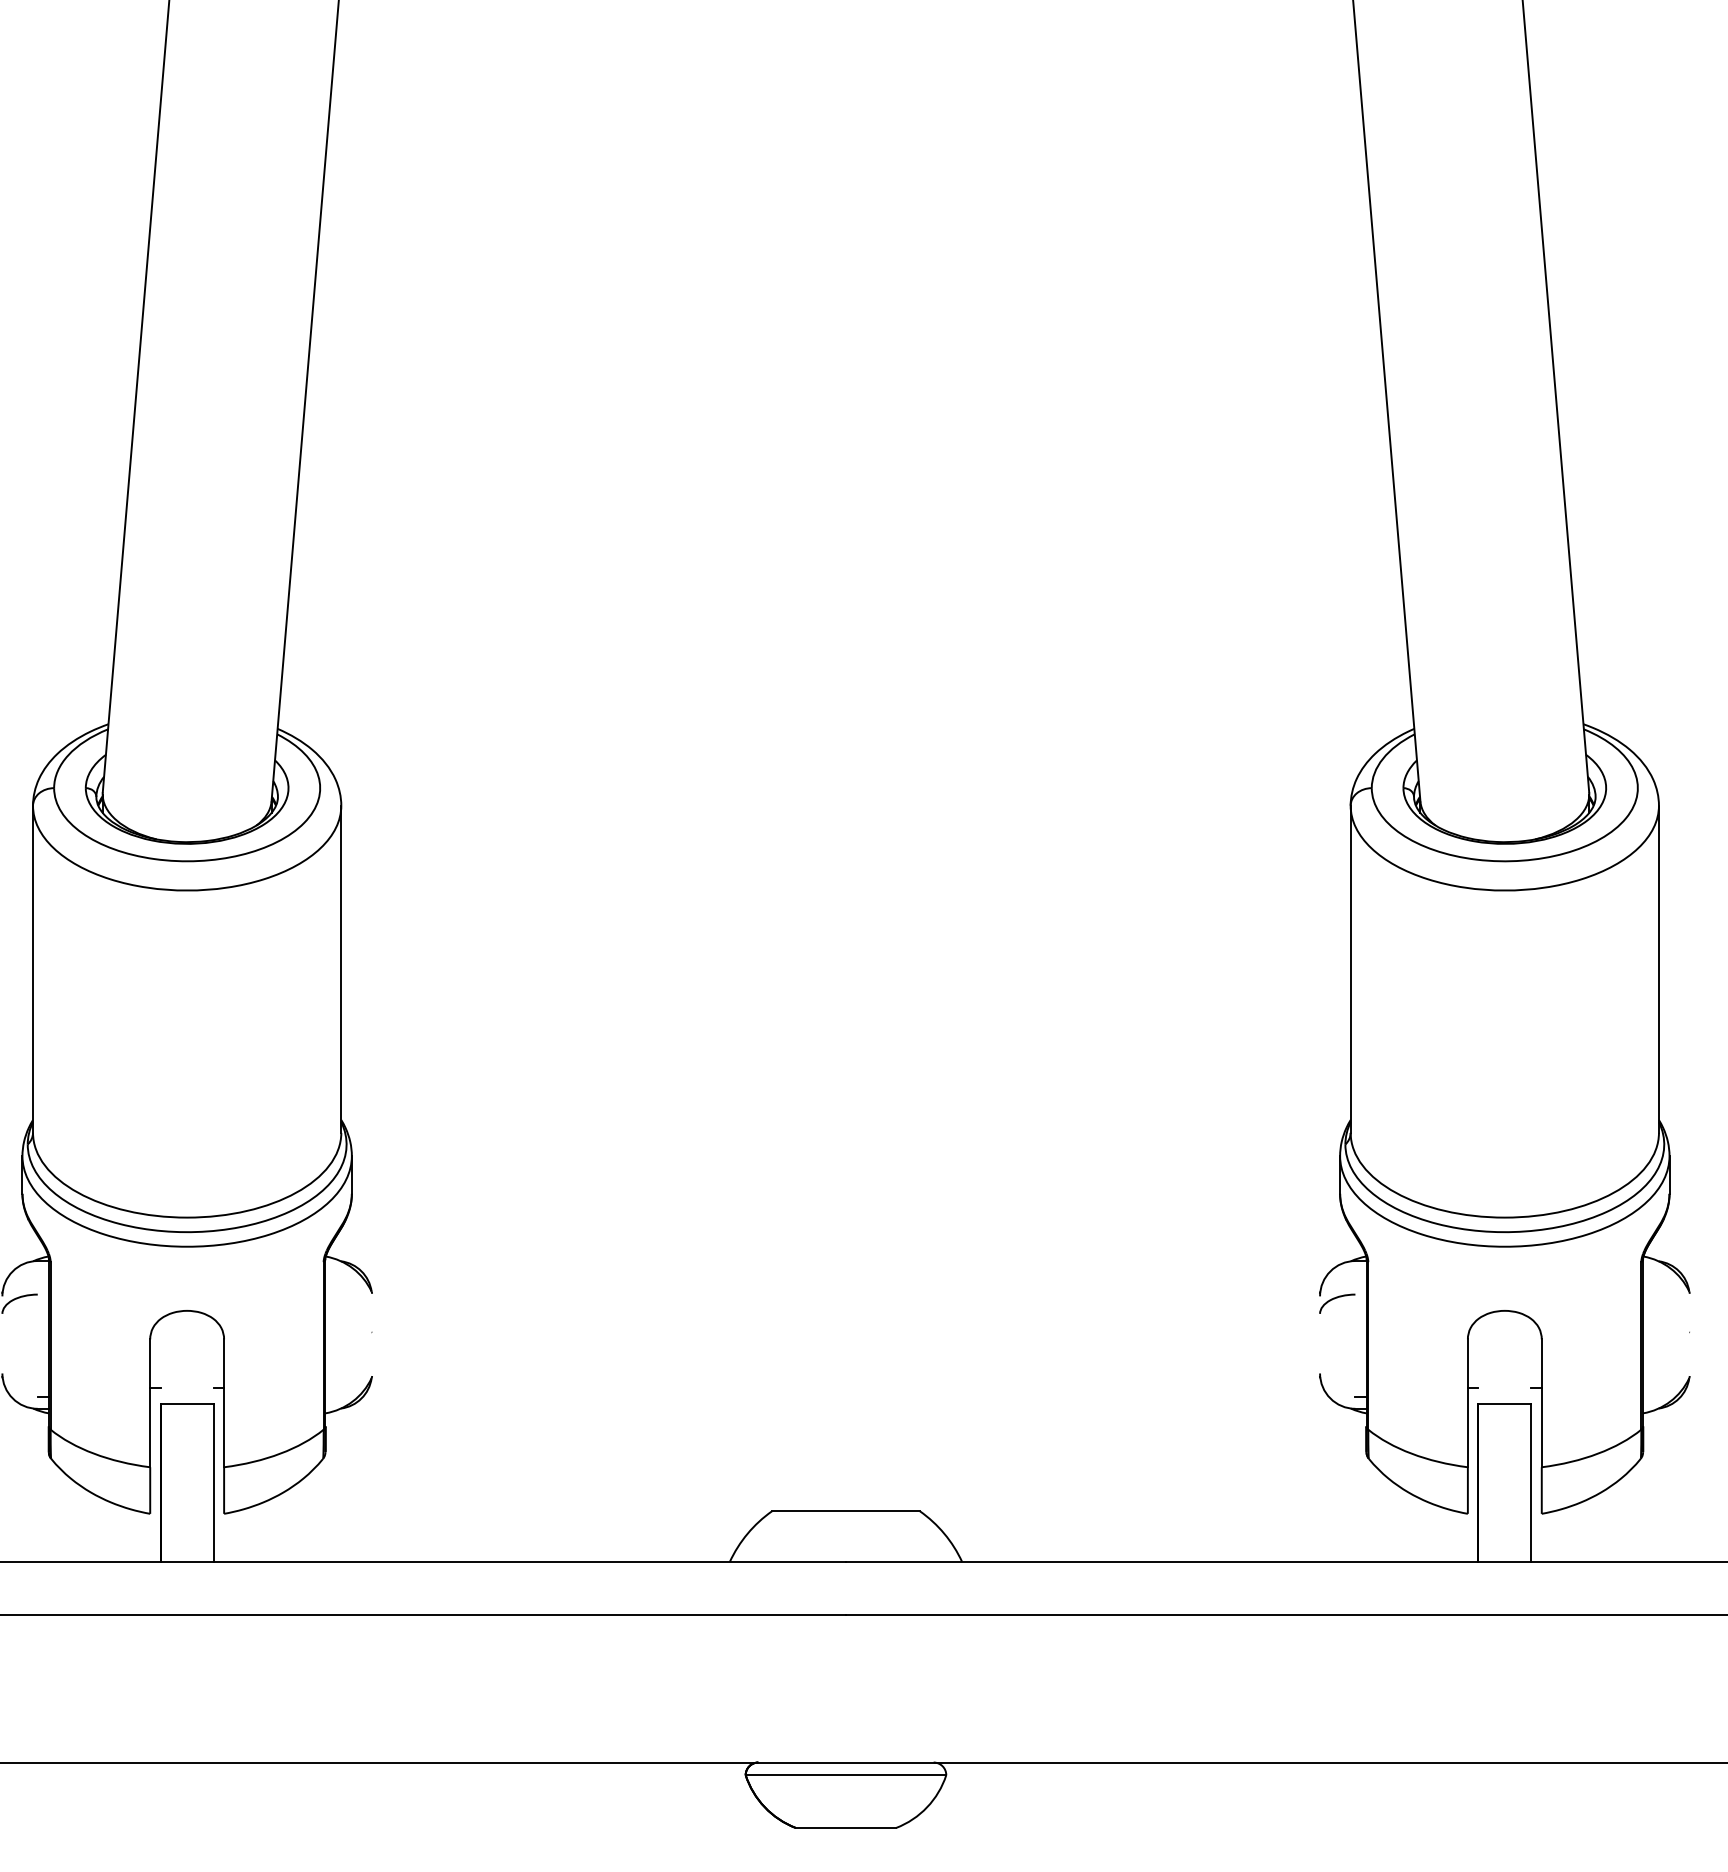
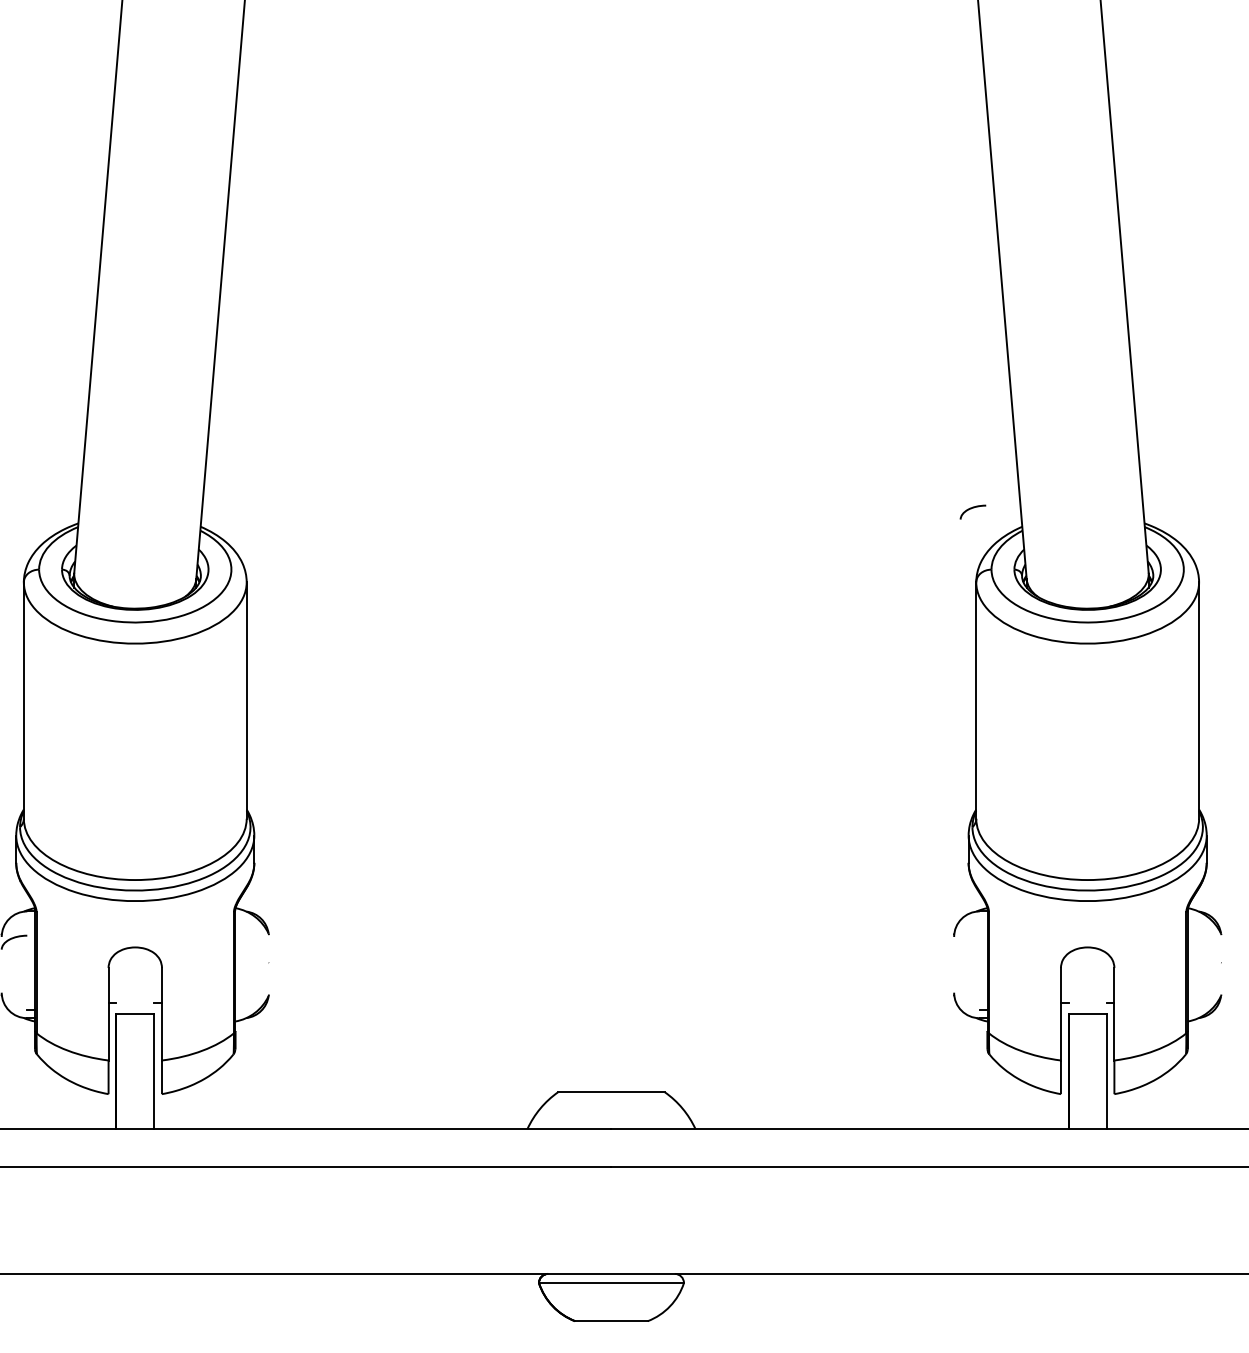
curve: (1337, 1298) -> (973, 508), moved

